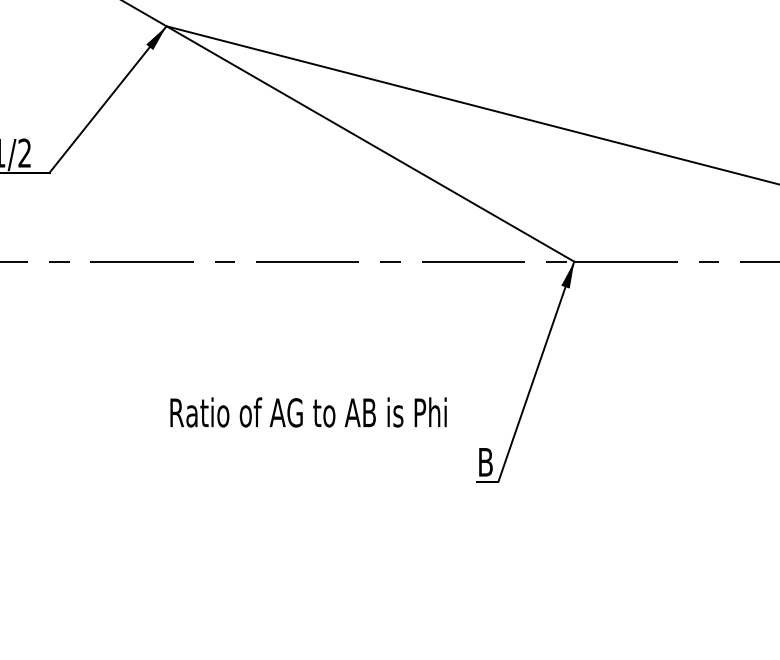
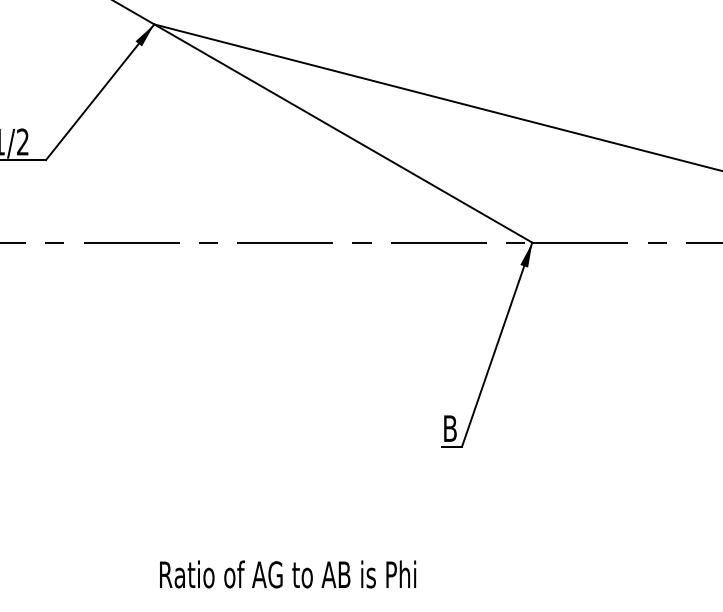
text: (309, 412) -> (288, 574), moved

